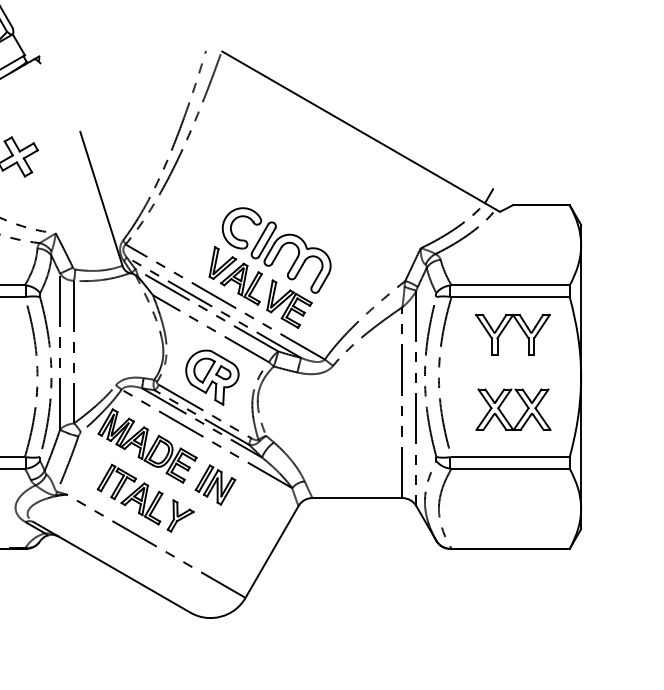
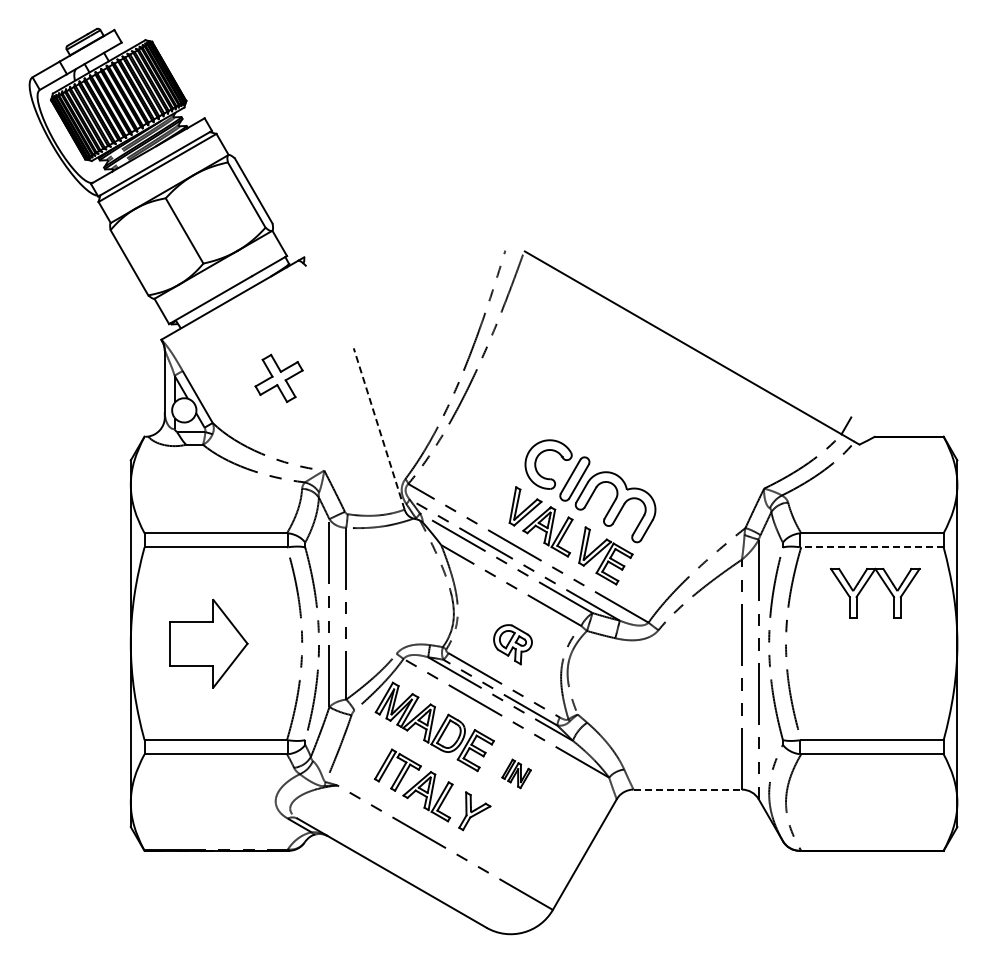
line: (101, 198) -> (379, 428), solid -> dashed
line: (509, 297) -> (871, 547), solid -> dashed
part: (212, 377) -> (512, 644), size x0.6
part: (504, 415) -> (864, 689), removed
part: (215, 484) -> (516, 773), size x0.6
line: (358, 497) -> (688, 789), solid -> dashed

